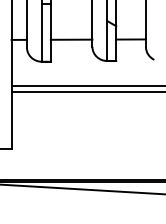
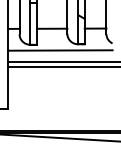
line: (82, 69) -> (60, 50), added

